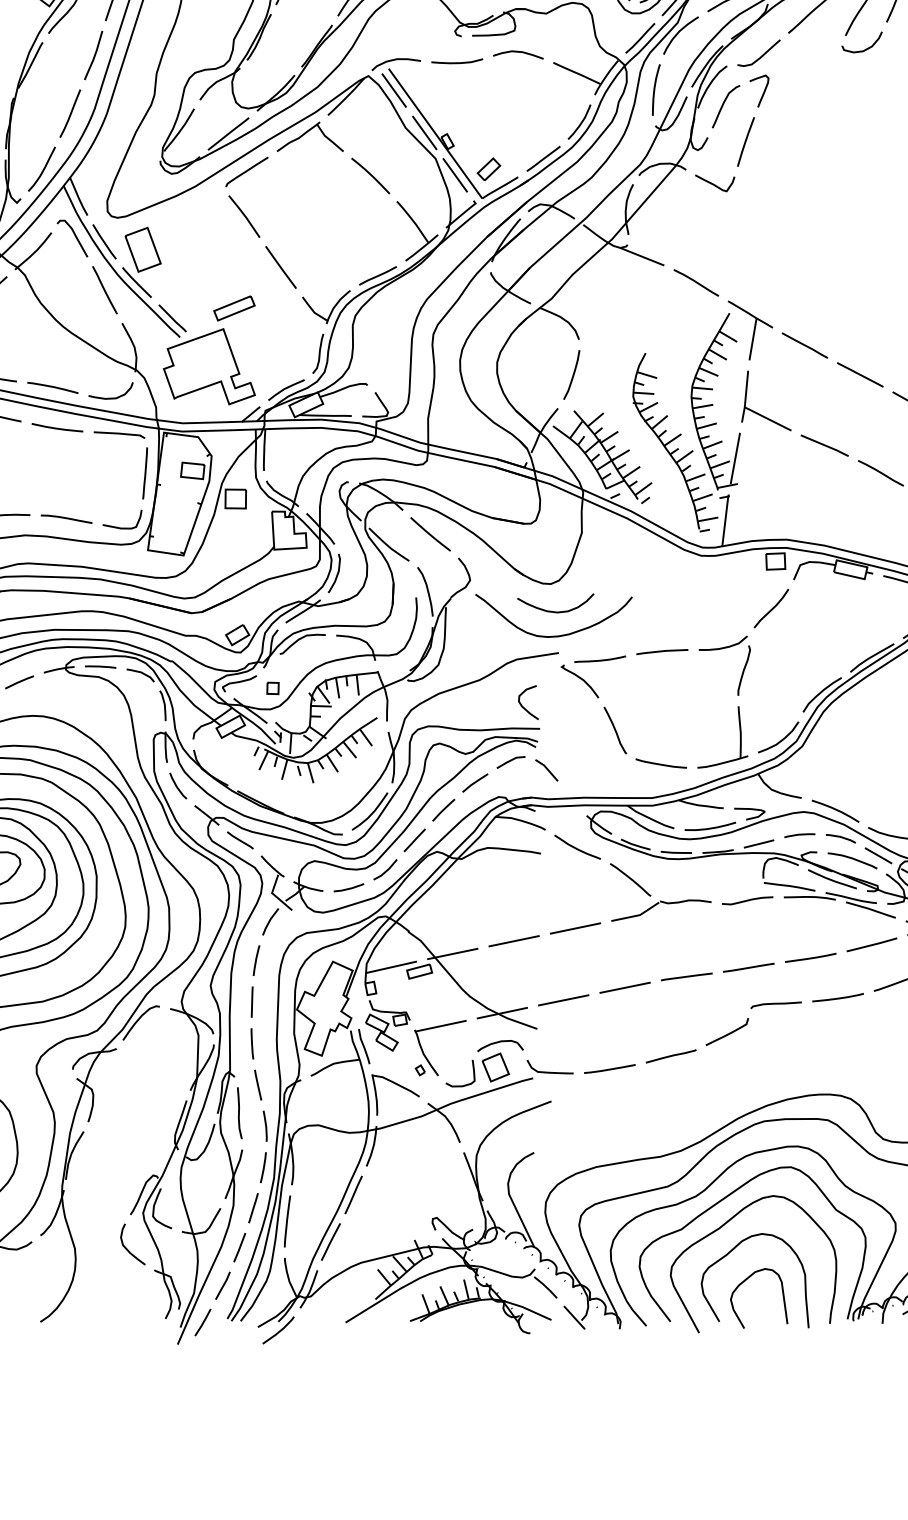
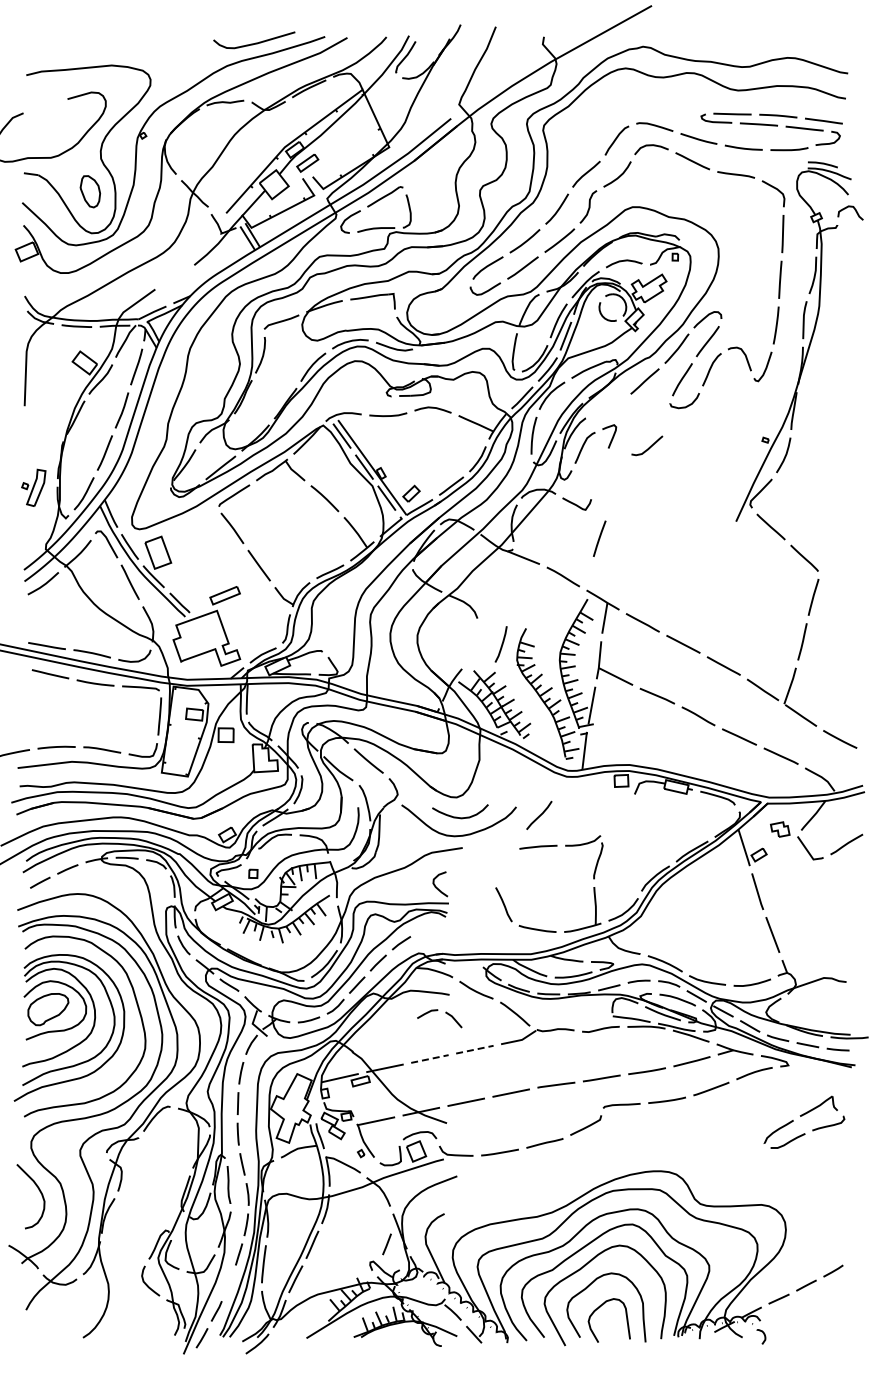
curve: (762, 54) -> (649, 446), moved
line: (745, 141) -> (599, 538), moved
curve: (572, 375) -> (501, 644), moved
line: (773, 607) -> (540, 814), moved
part: (592, 676) -> (487, 865), removed
part: (523, 758) -> (436, 1011), moved
line: (576, 928) -> (475, 1049), solid -> dashed
line: (514, 940) -> (430, 1058), solid -> dashed
line: (239, 1247) -> (386, 1244), moved

